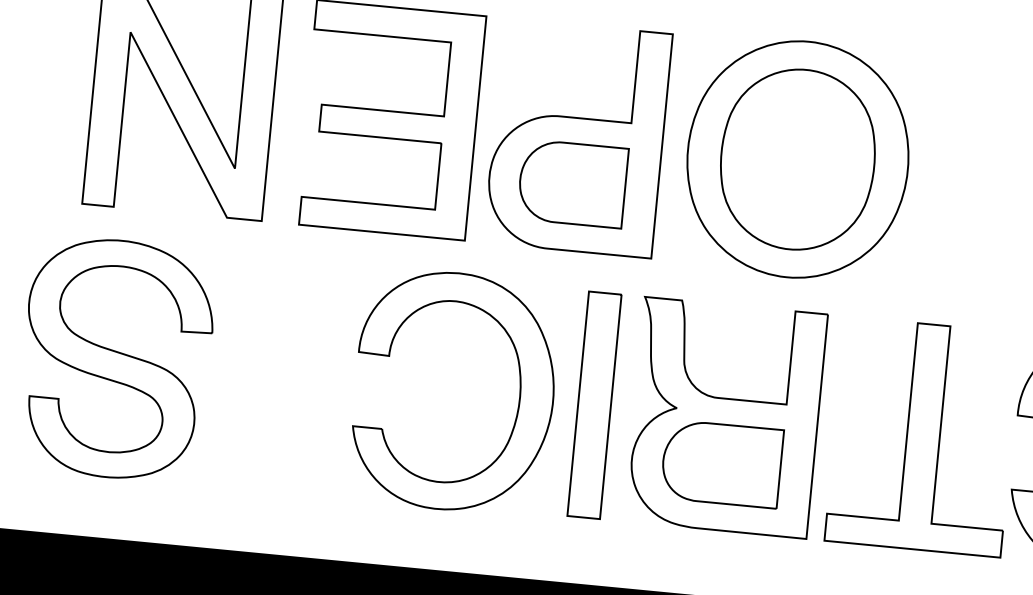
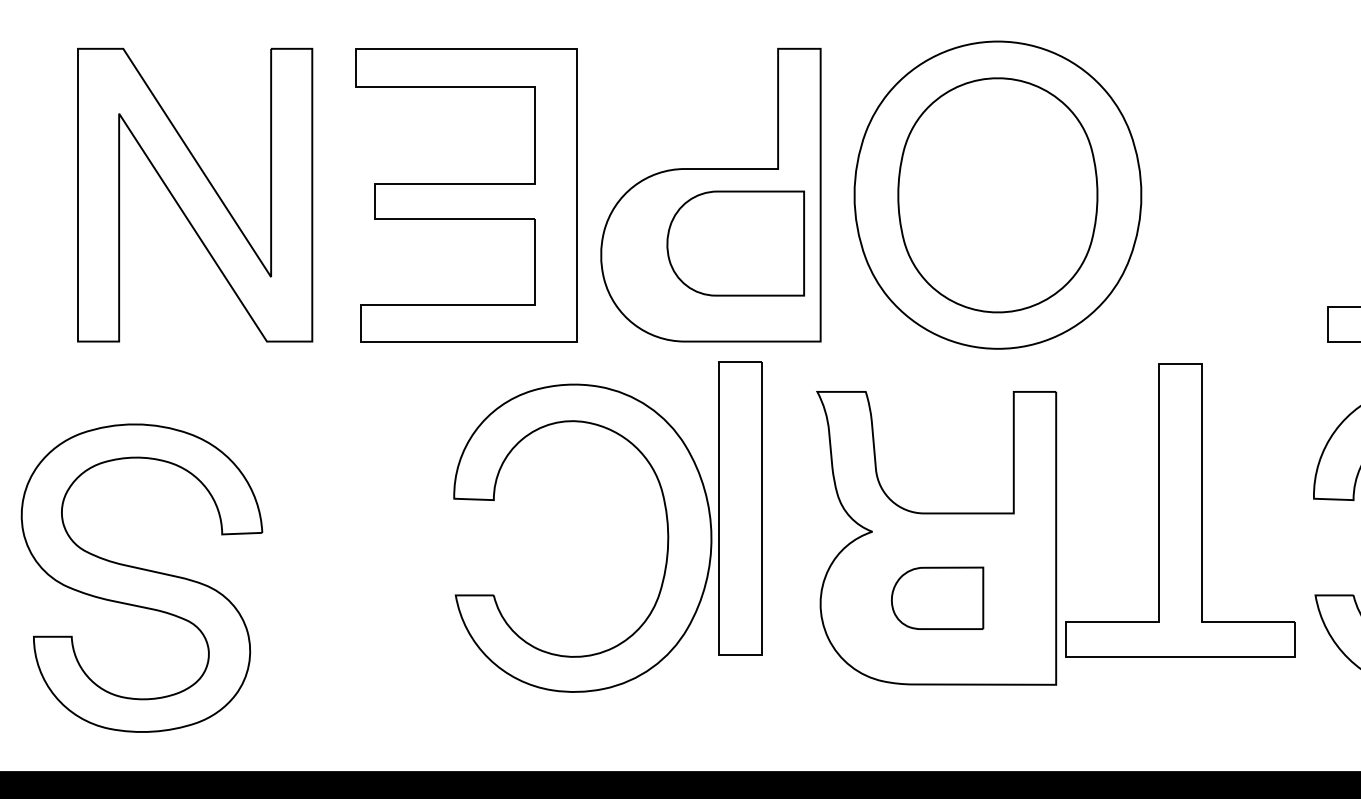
part: (572, 183) -> (735, 243), moved
part: (116, 358) -> (141, 577), moved
part: (594, 405) -> (740, 508), moved
part: (923, 437) -> (1180, 510), moved
part: (721, 464) -> (937, 598), size x0.6

